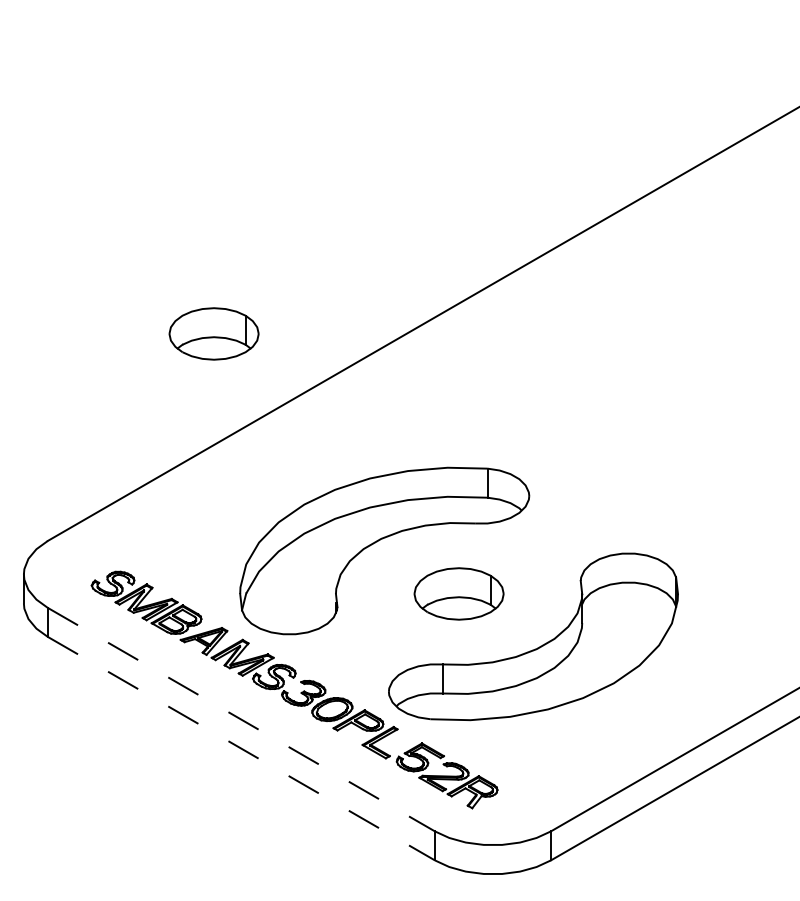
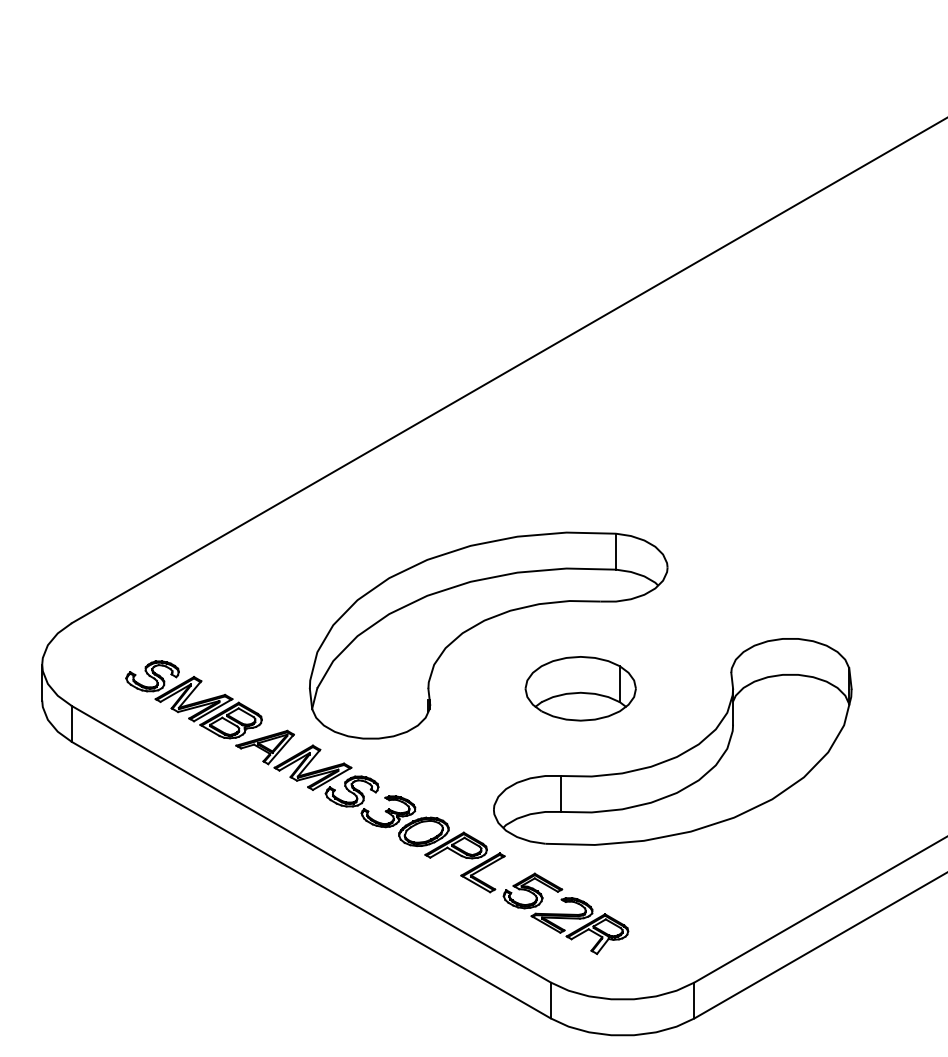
part: (213, 333) -> (276, 366), removed
line: (241, 719) -> (311, 844), dashed -> solid
line: (241, 748) -> (311, 879), dashed -> solid

